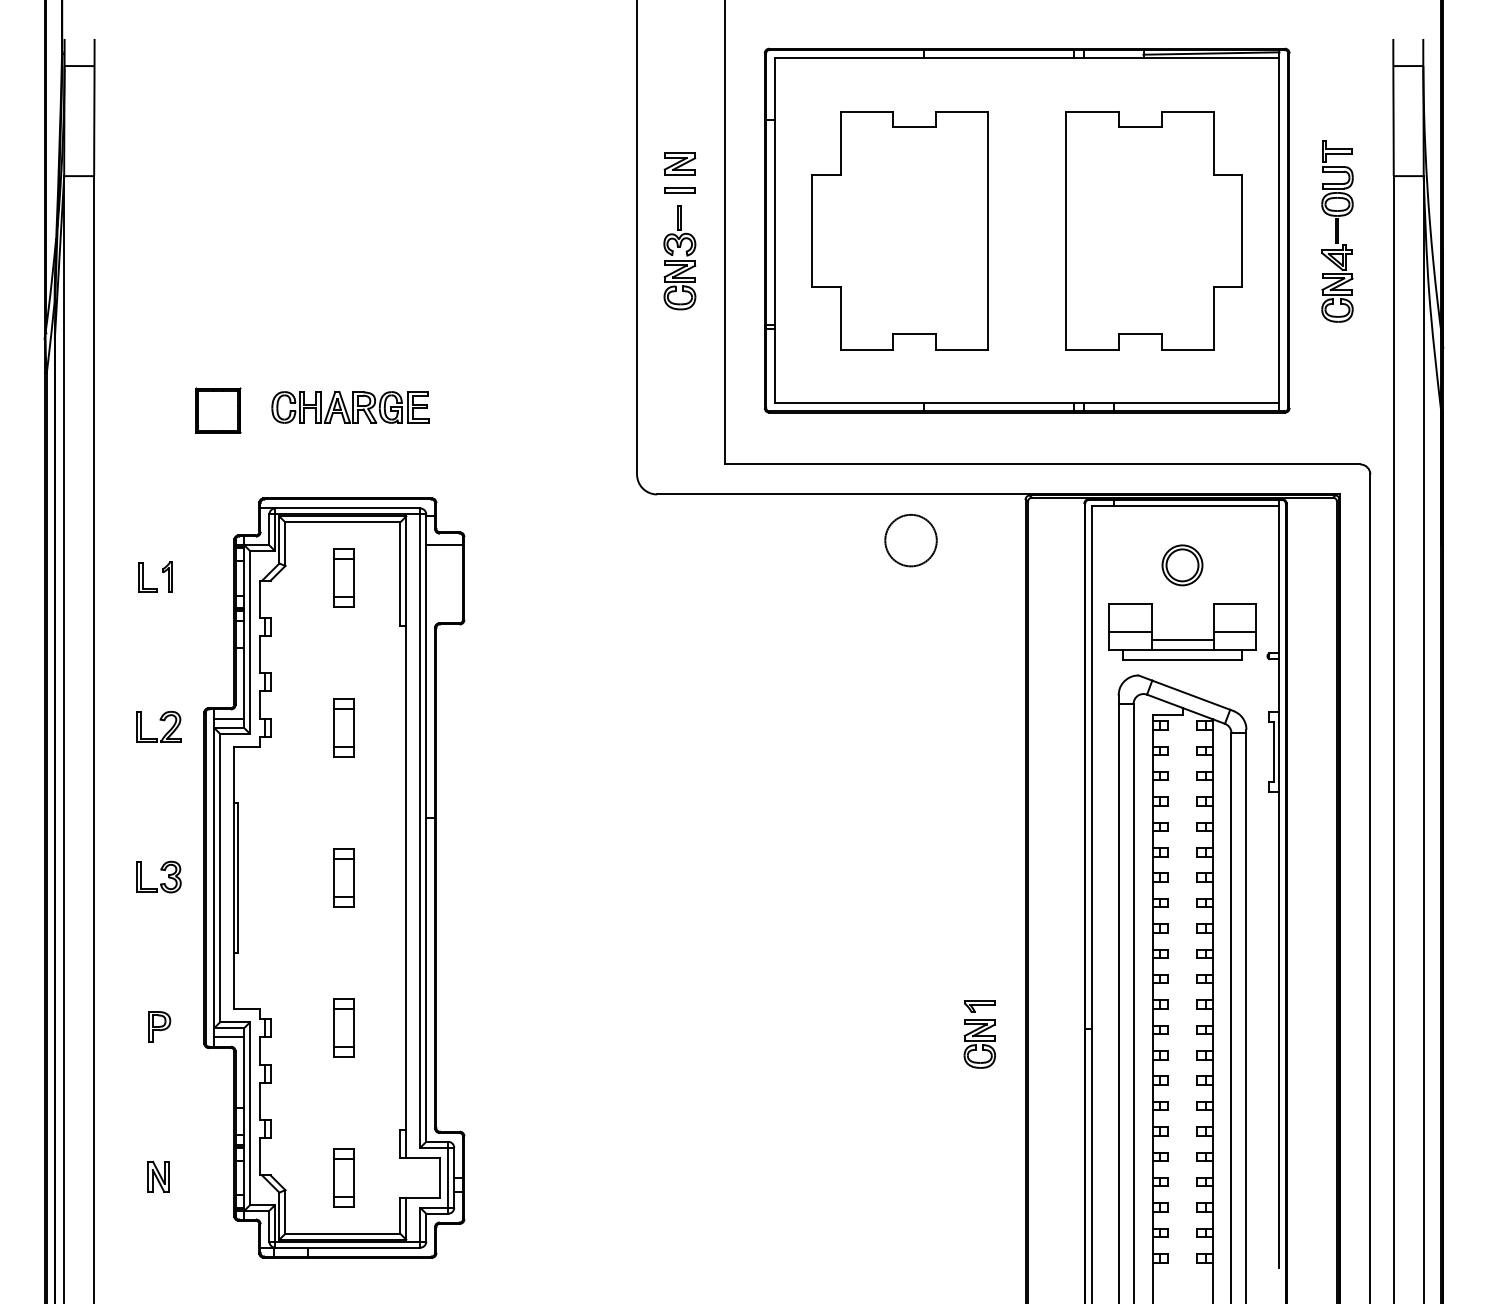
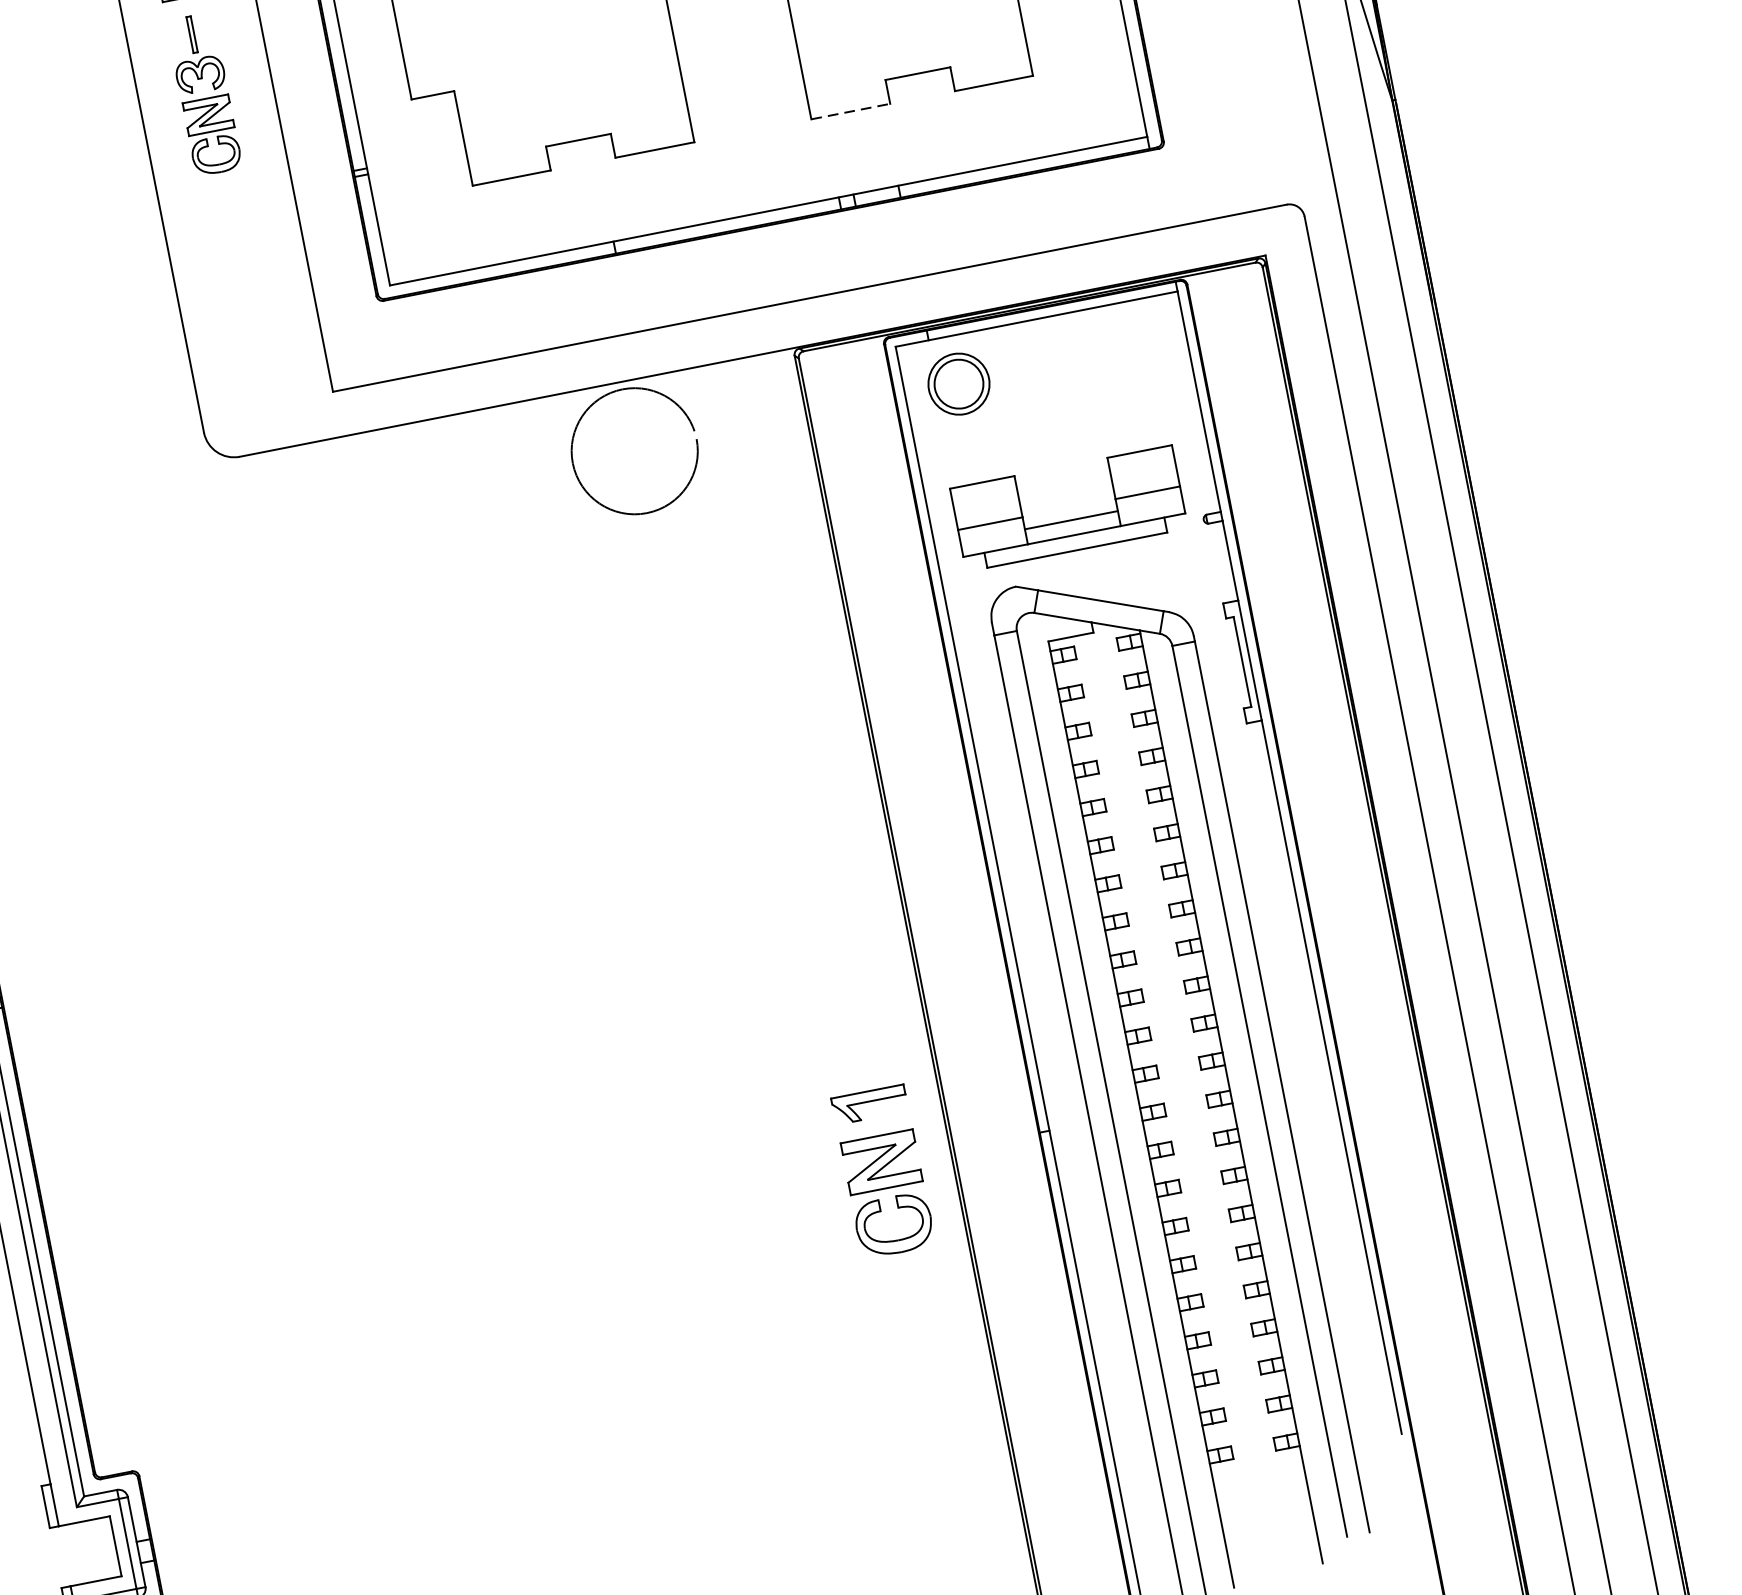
line: (1092, 349) -> (850, 110), solid -> dashed
circle: (910, 540) -> (633, 451), size x1.6
part: (1182, 565) -> (959, 384), moved
part: (979, 1034) -> (882, 1172), size x1.6

